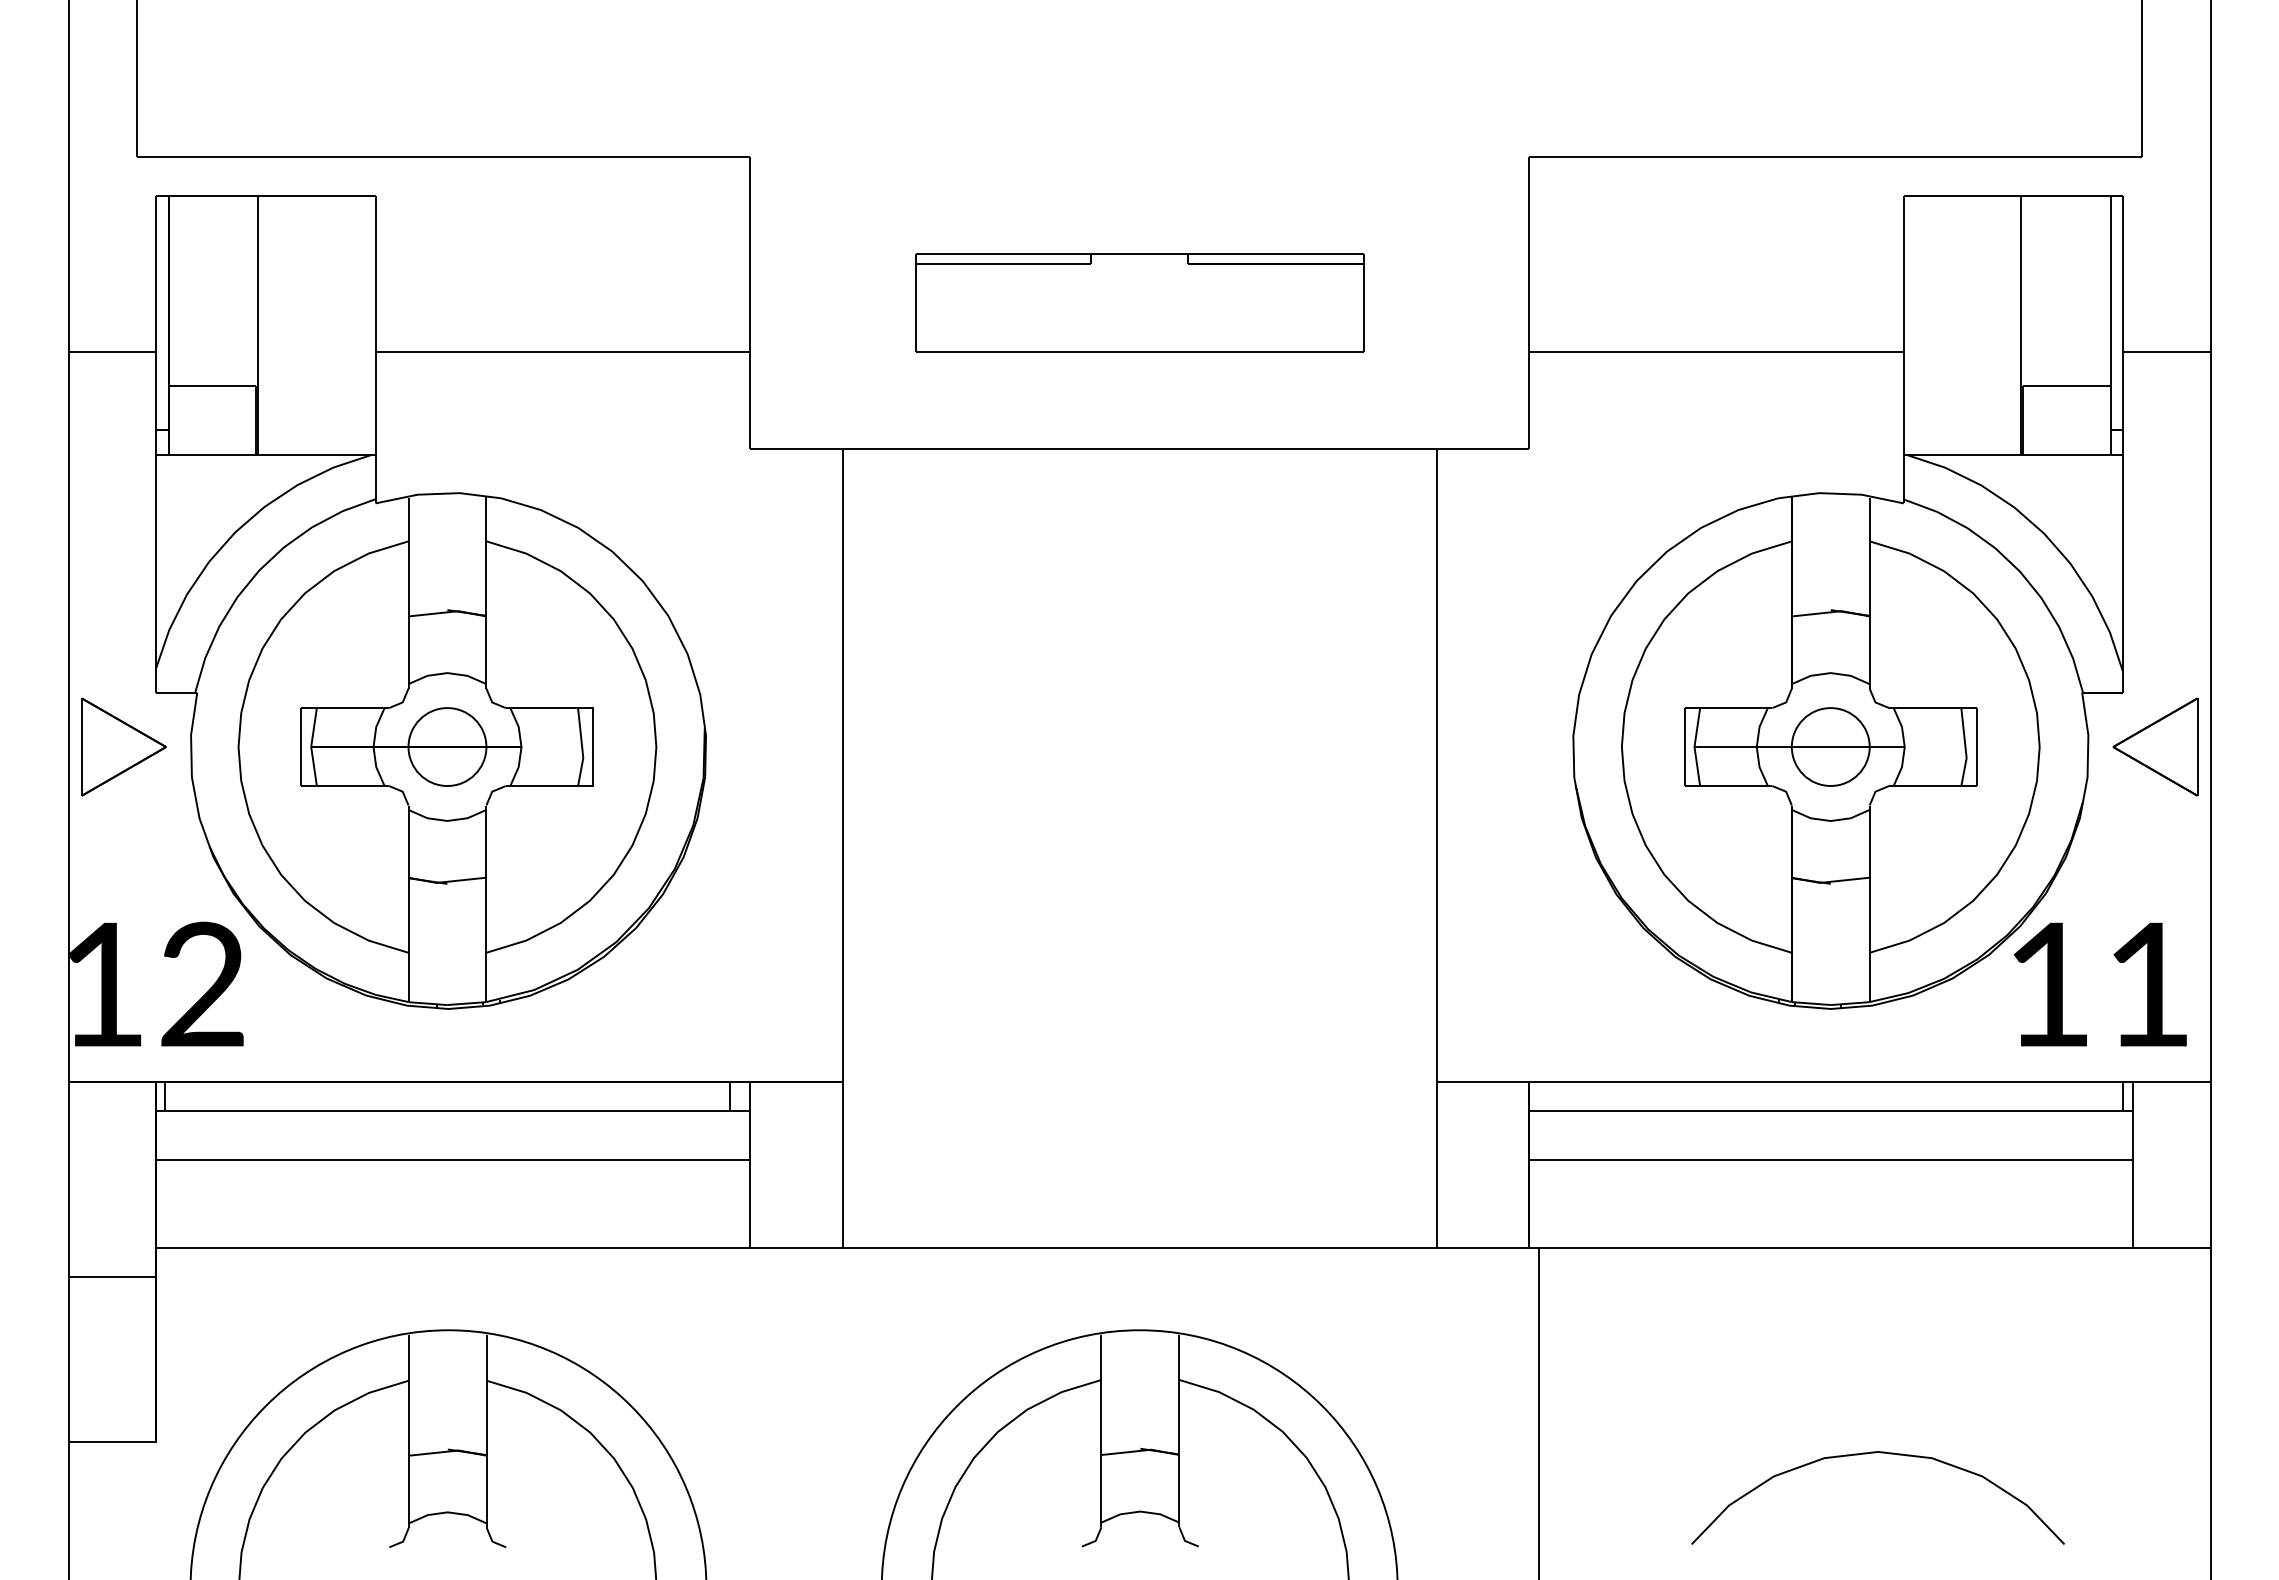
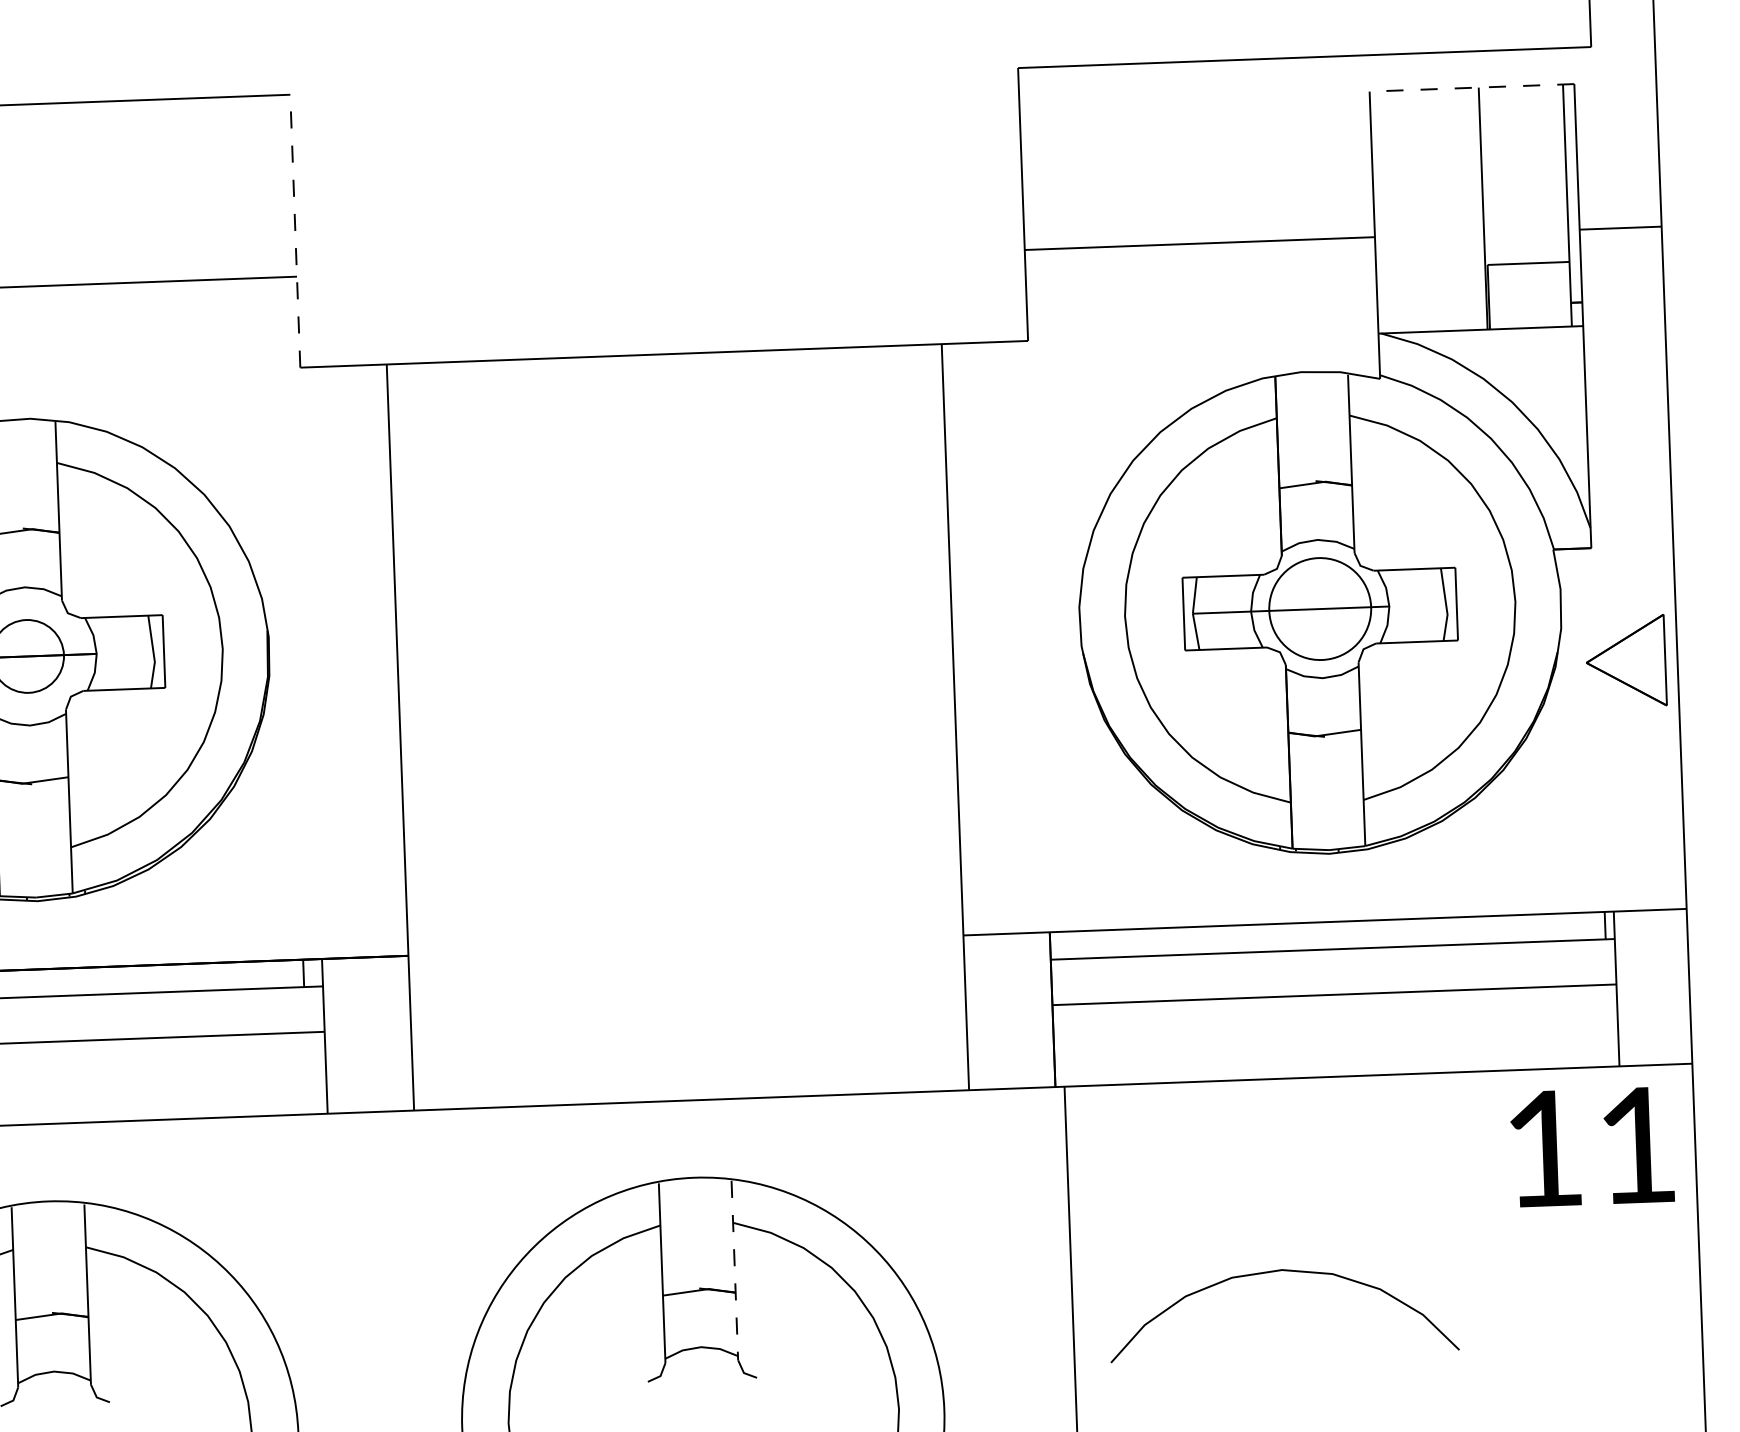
line: (2013, 195) -> (1472, 87), solid -> dashed
line: (750, 302) -> (295, 230), solid -> dashed
part: (1139, 302) -> (659, 217), removed
circle: (1830, 746) -> (1319, 608), size x1.4
part: (2155, 746) -> (1625, 660), moved
text: (2099, 984) -> (1591, 1146), moved
line: (1179, 1431) -> (735, 1270), solid -> dashed
curve: (1875, 1453) -> (1279, 1271), moved

